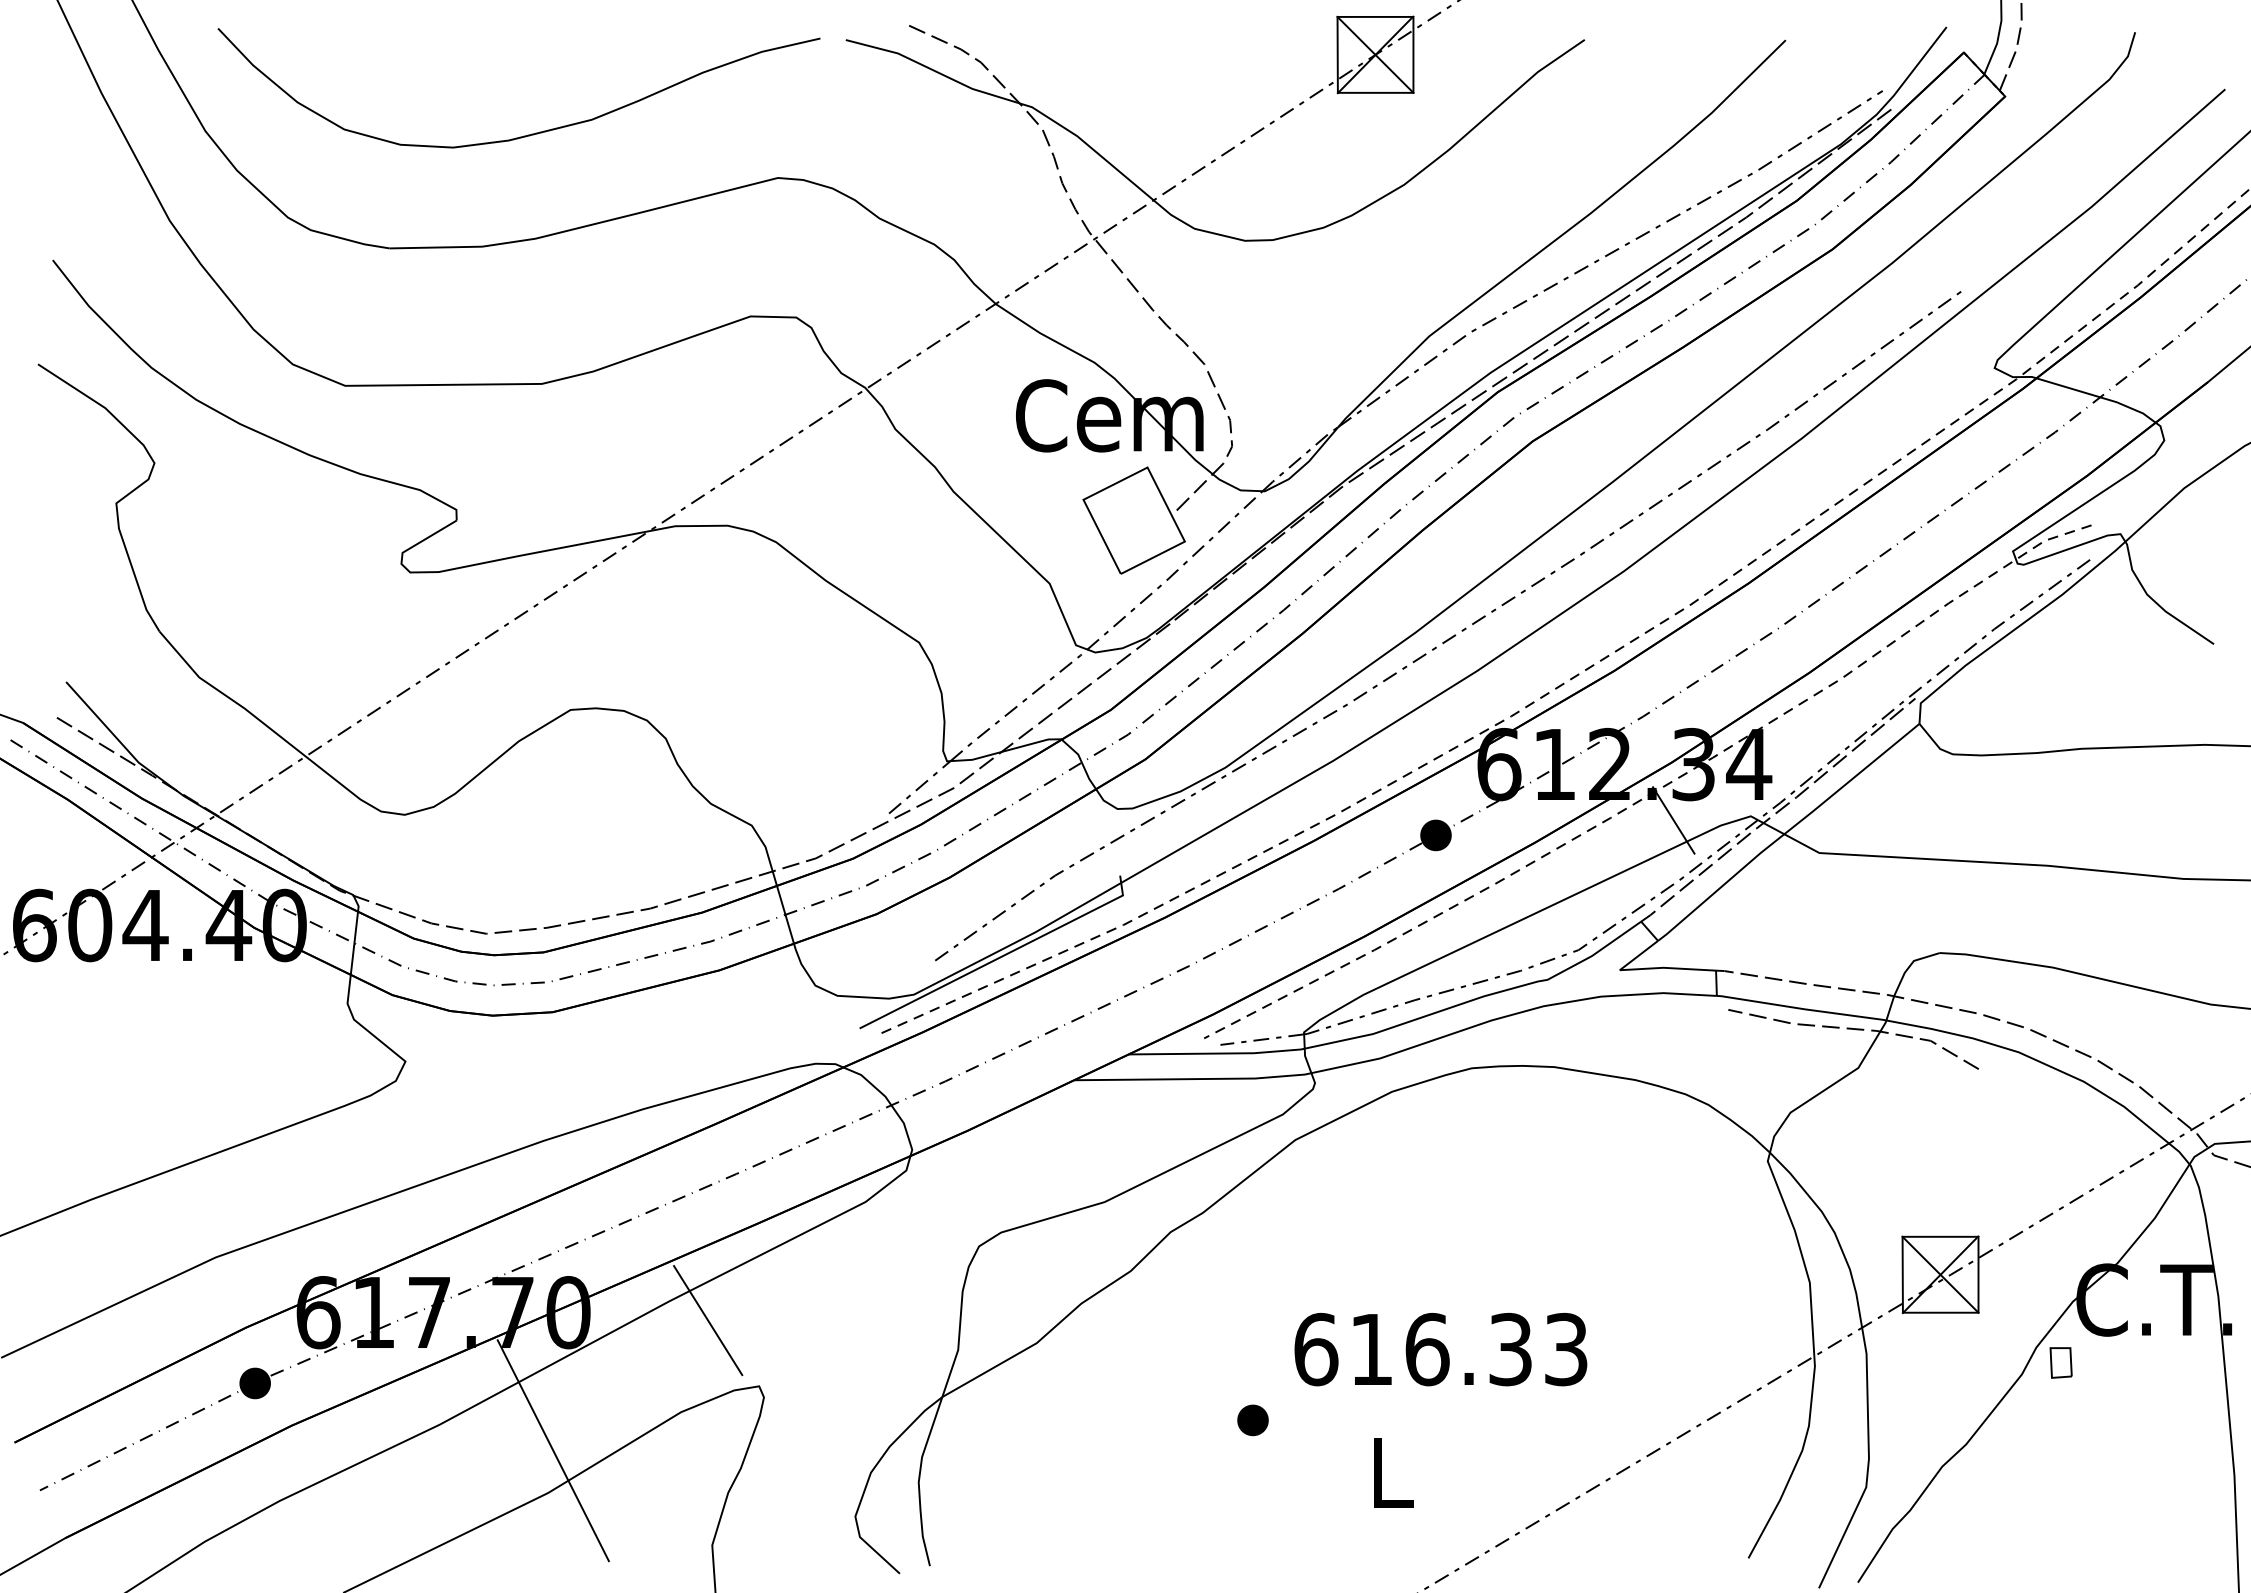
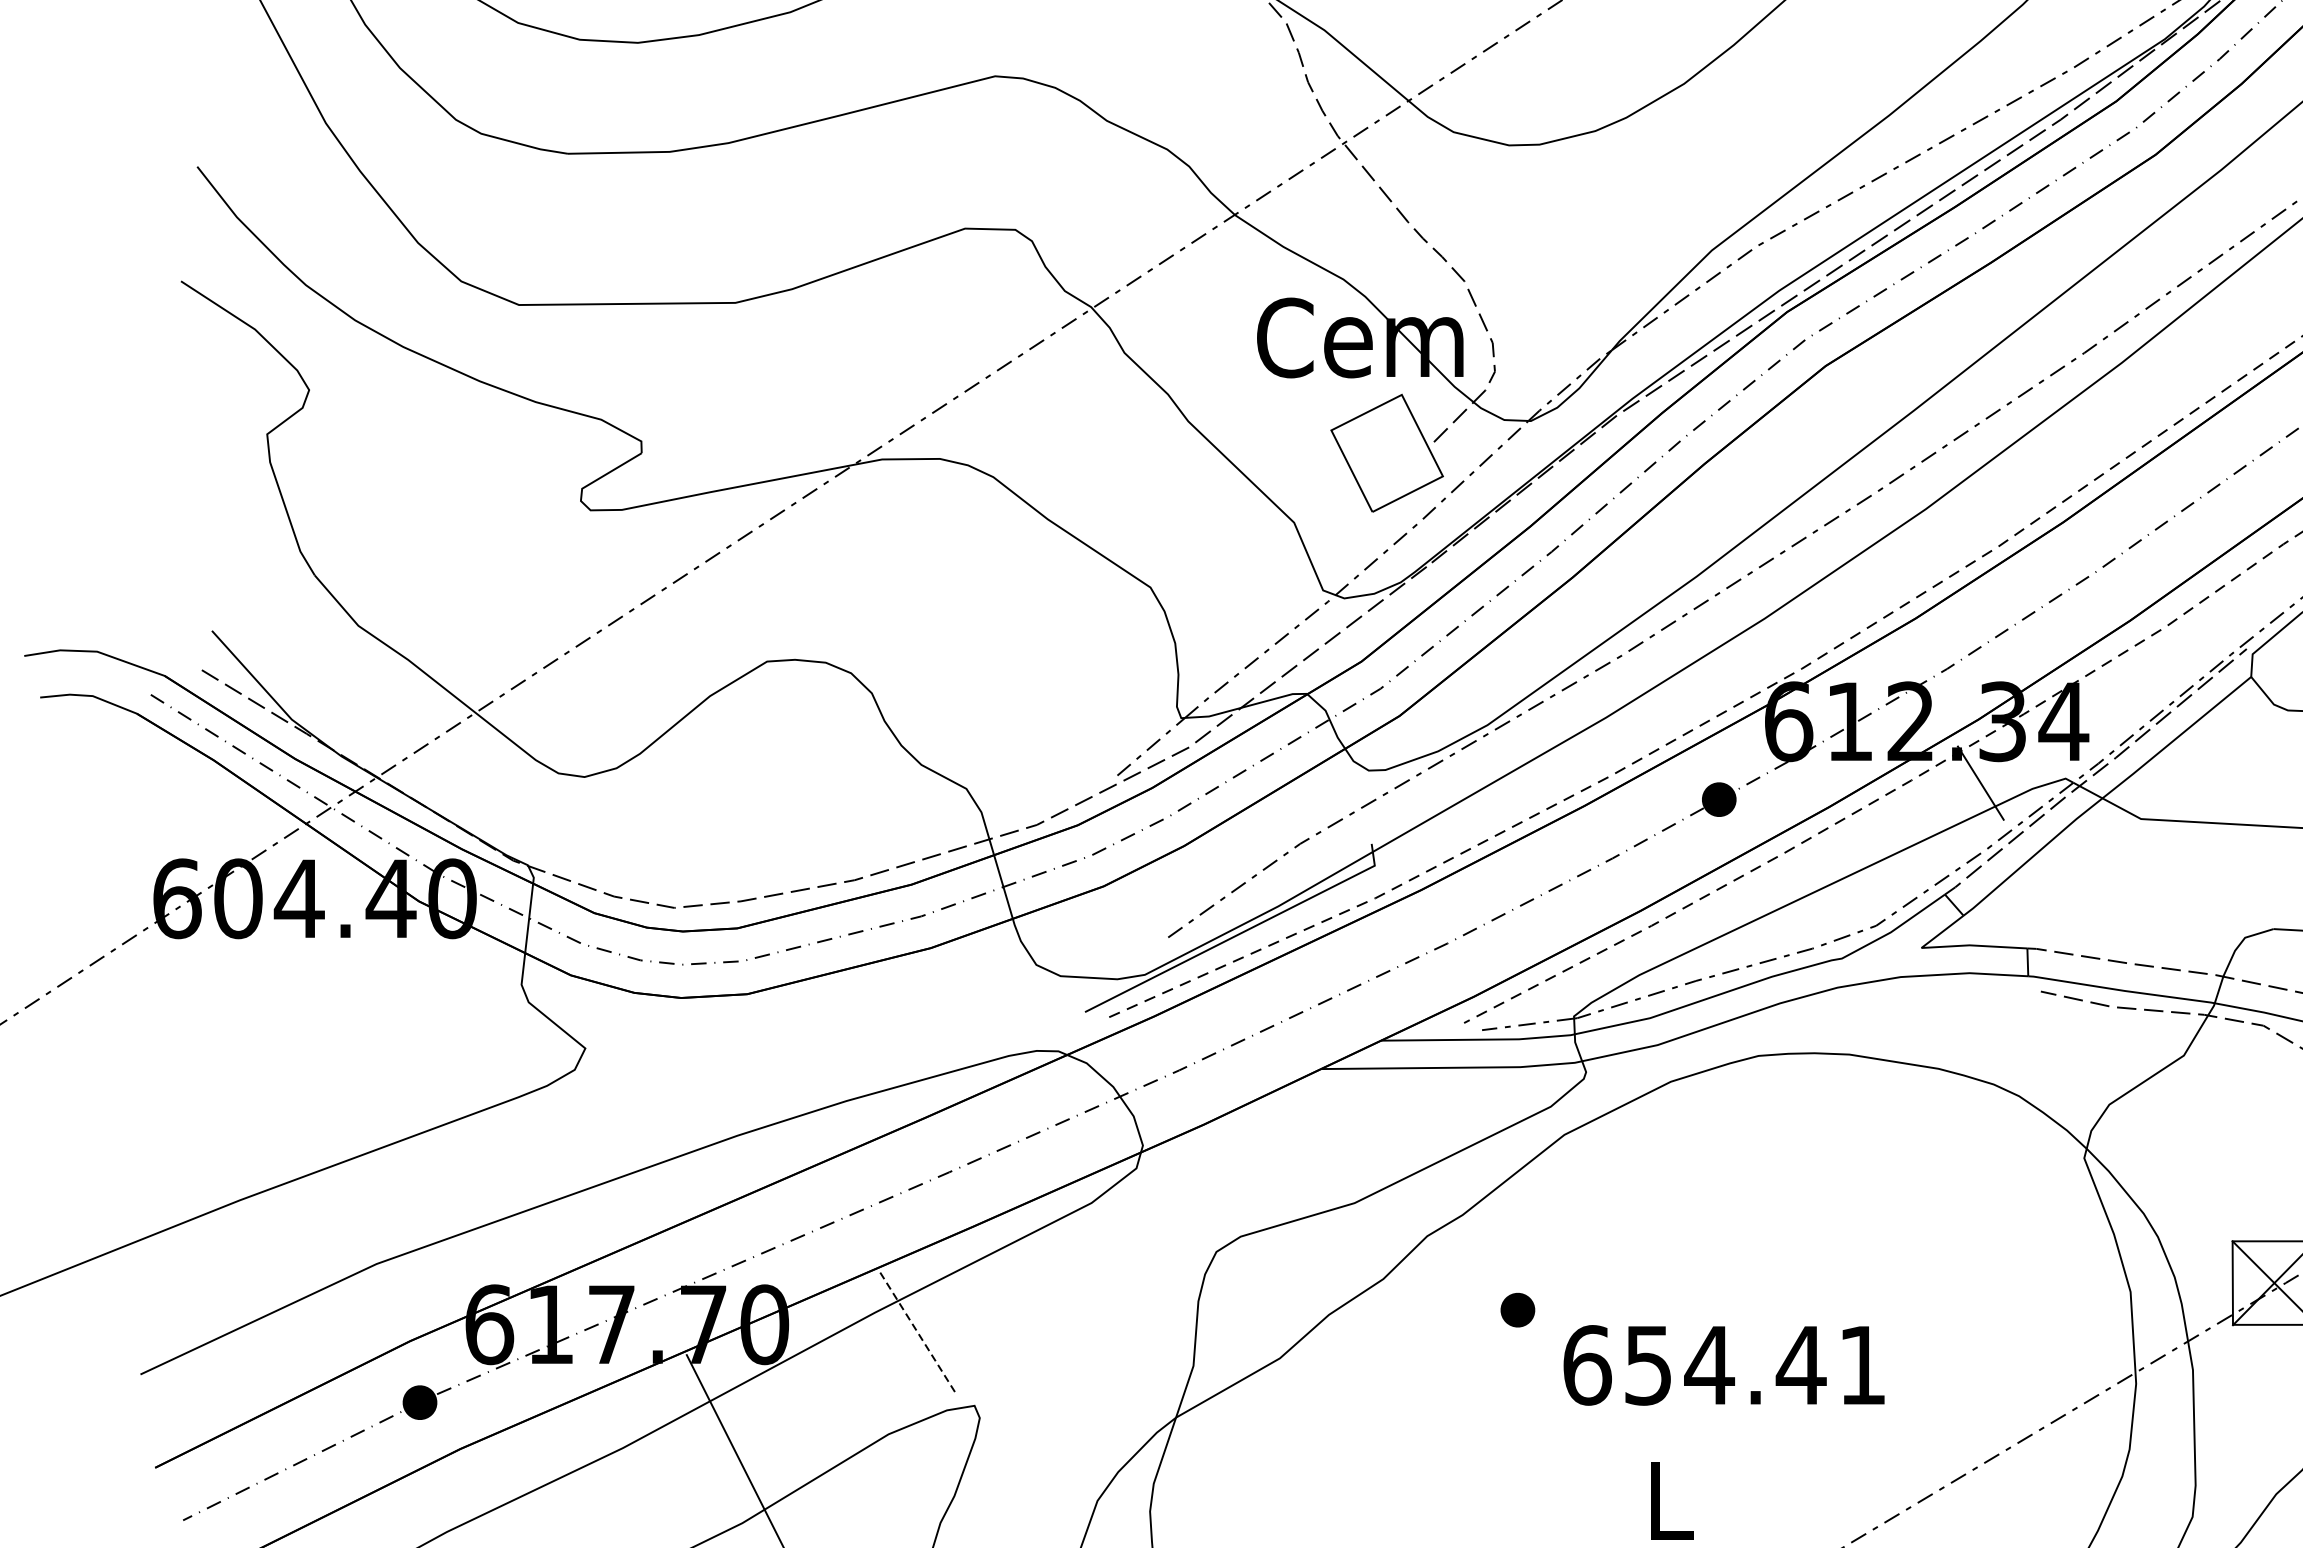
line: (708, 1320) -> (918, 1333), solid -> dashed
text: (1468, 1349) -> (1754, 1365), 616.33 -> 654.41
part: (1252, 1420) -> (1517, 1310), moved

